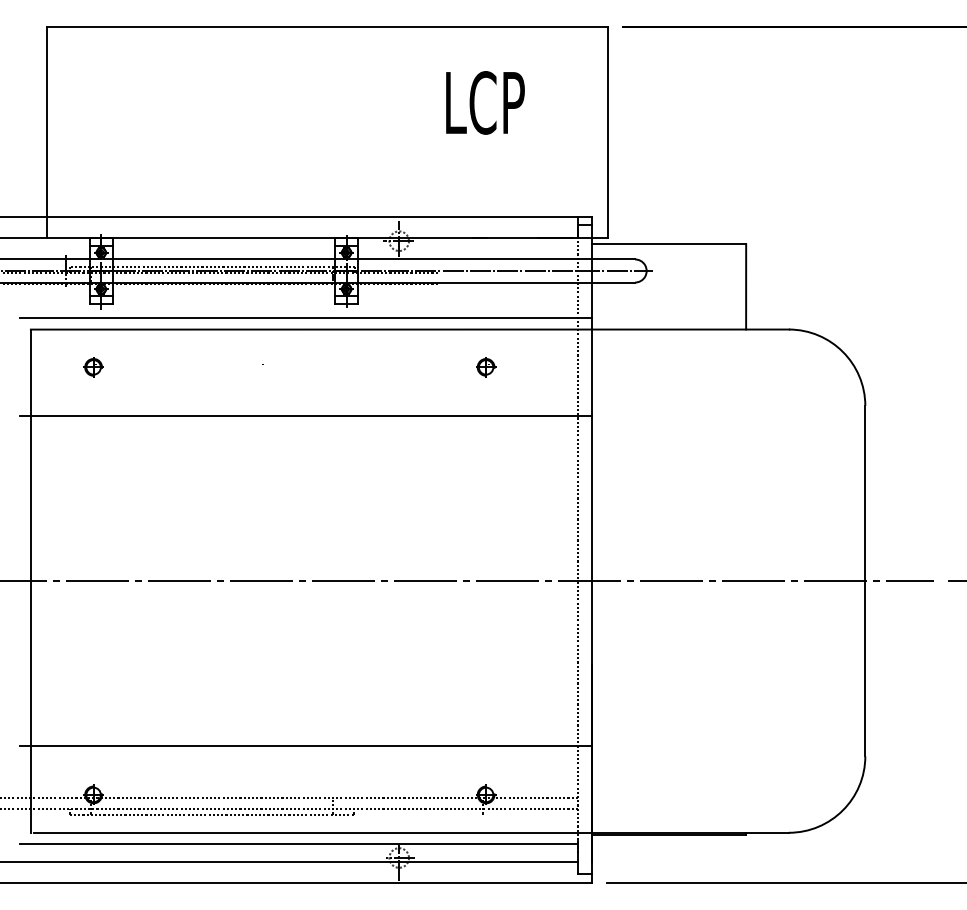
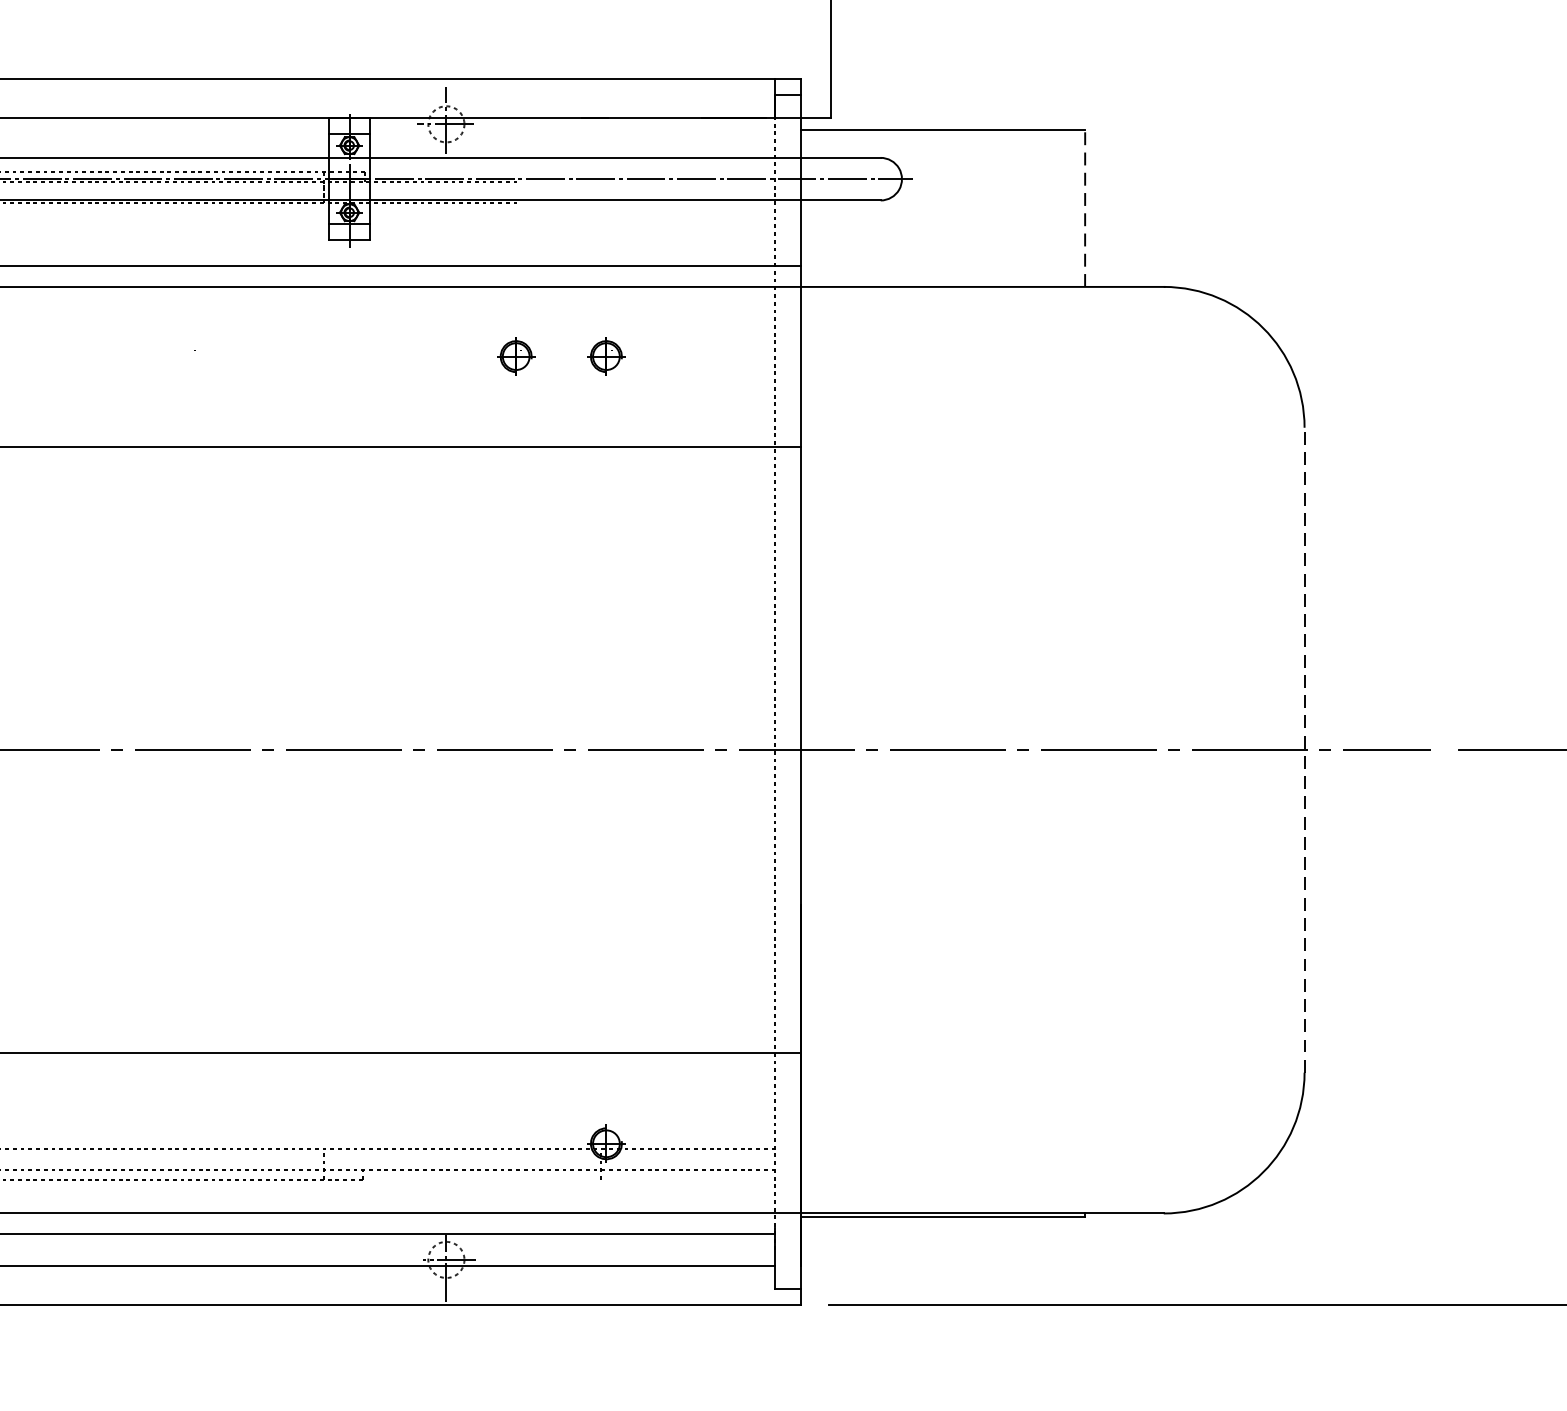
line: (746, 286) -> (1085, 207), solid -> dashed
part: (437, 367) -> (516, 356), added
line: (865, 580) -> (1304, 748), solid -> dashed

